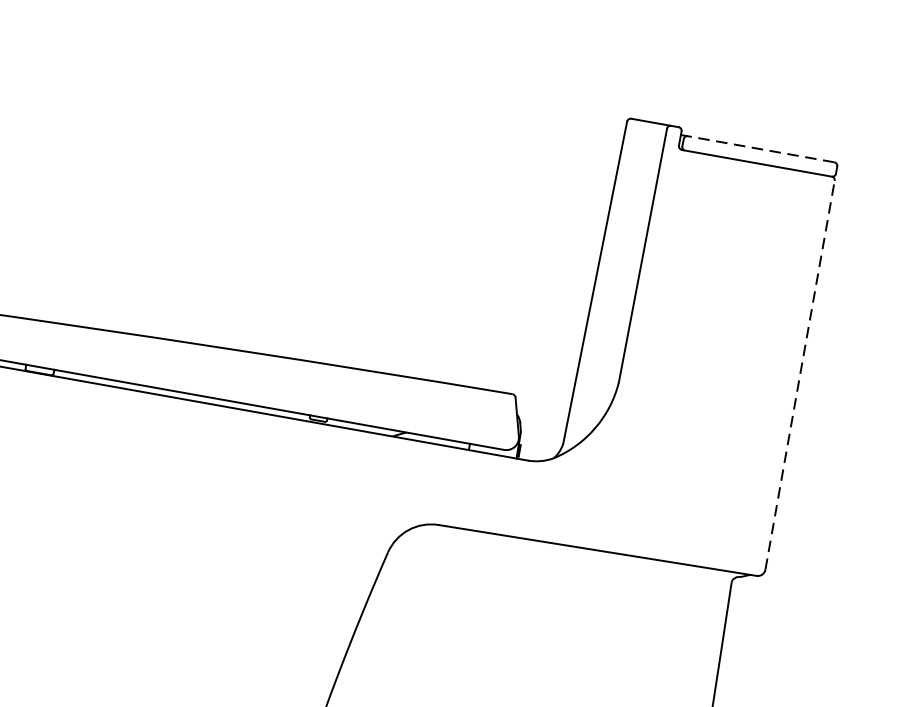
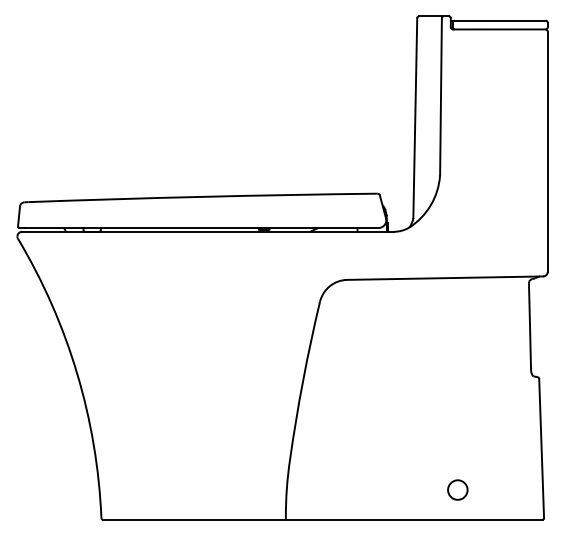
line: (756, 148) -> (497, 20), dashed -> solid
line: (799, 374) -> (547, 151), dashed -> solid

